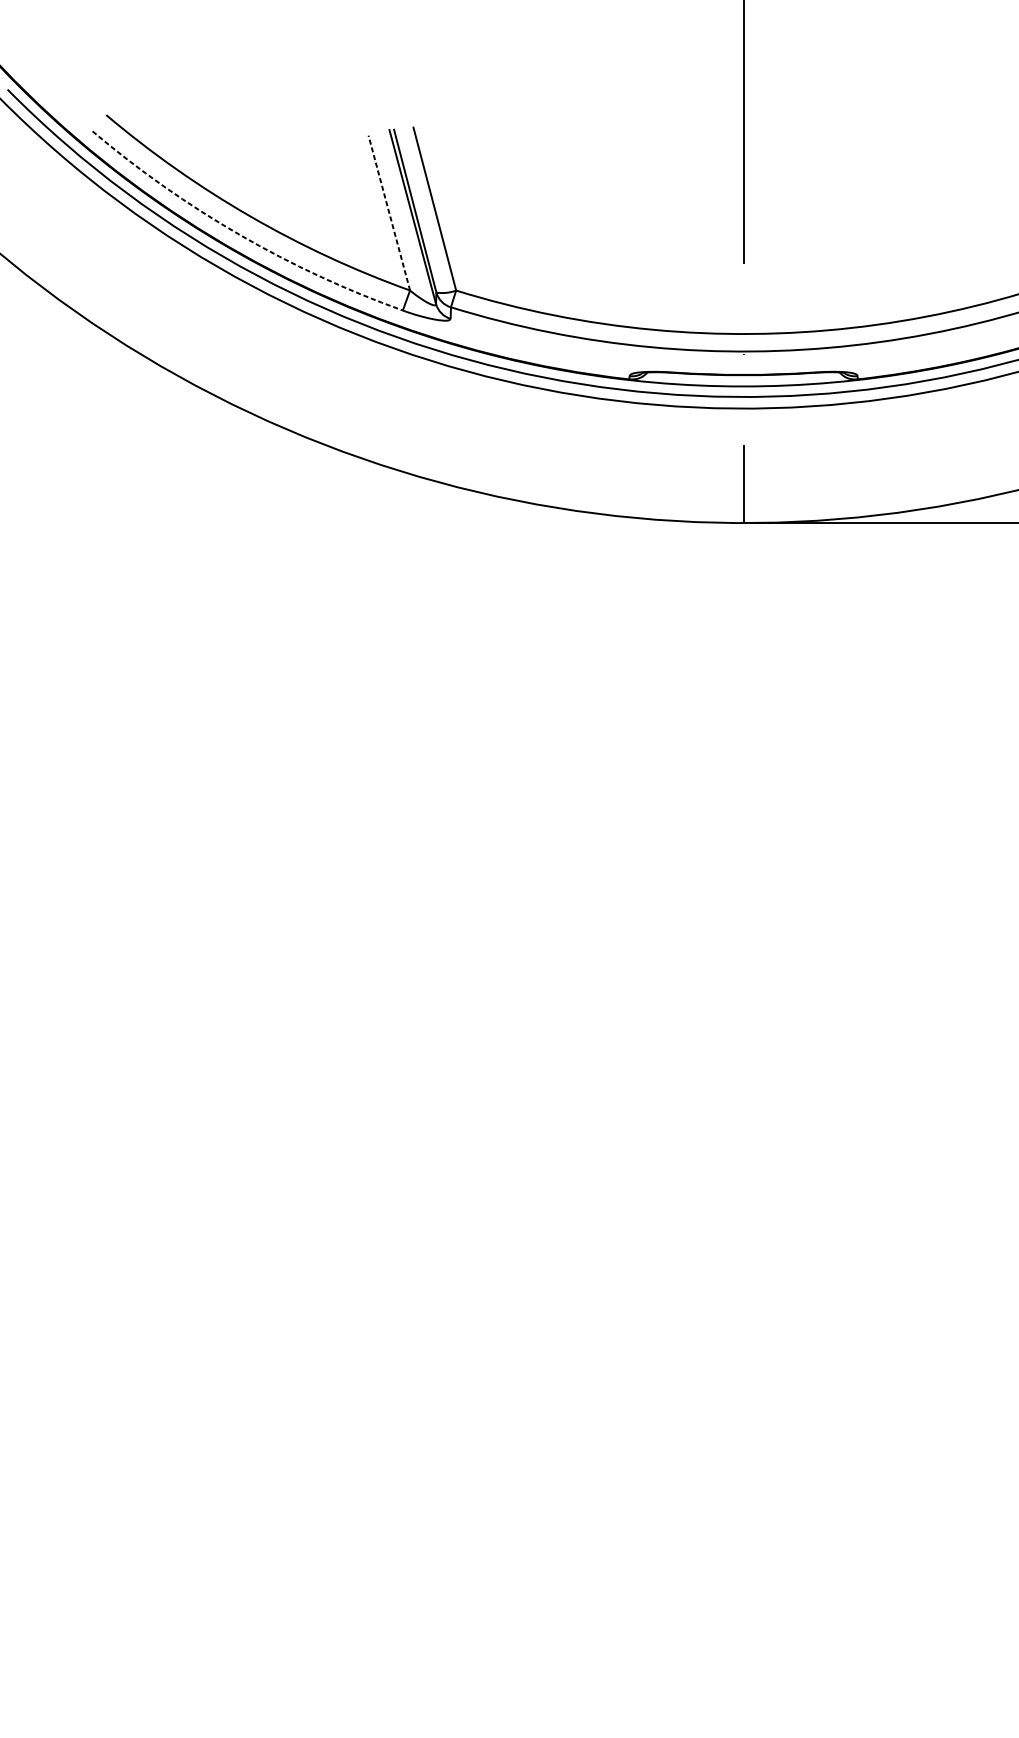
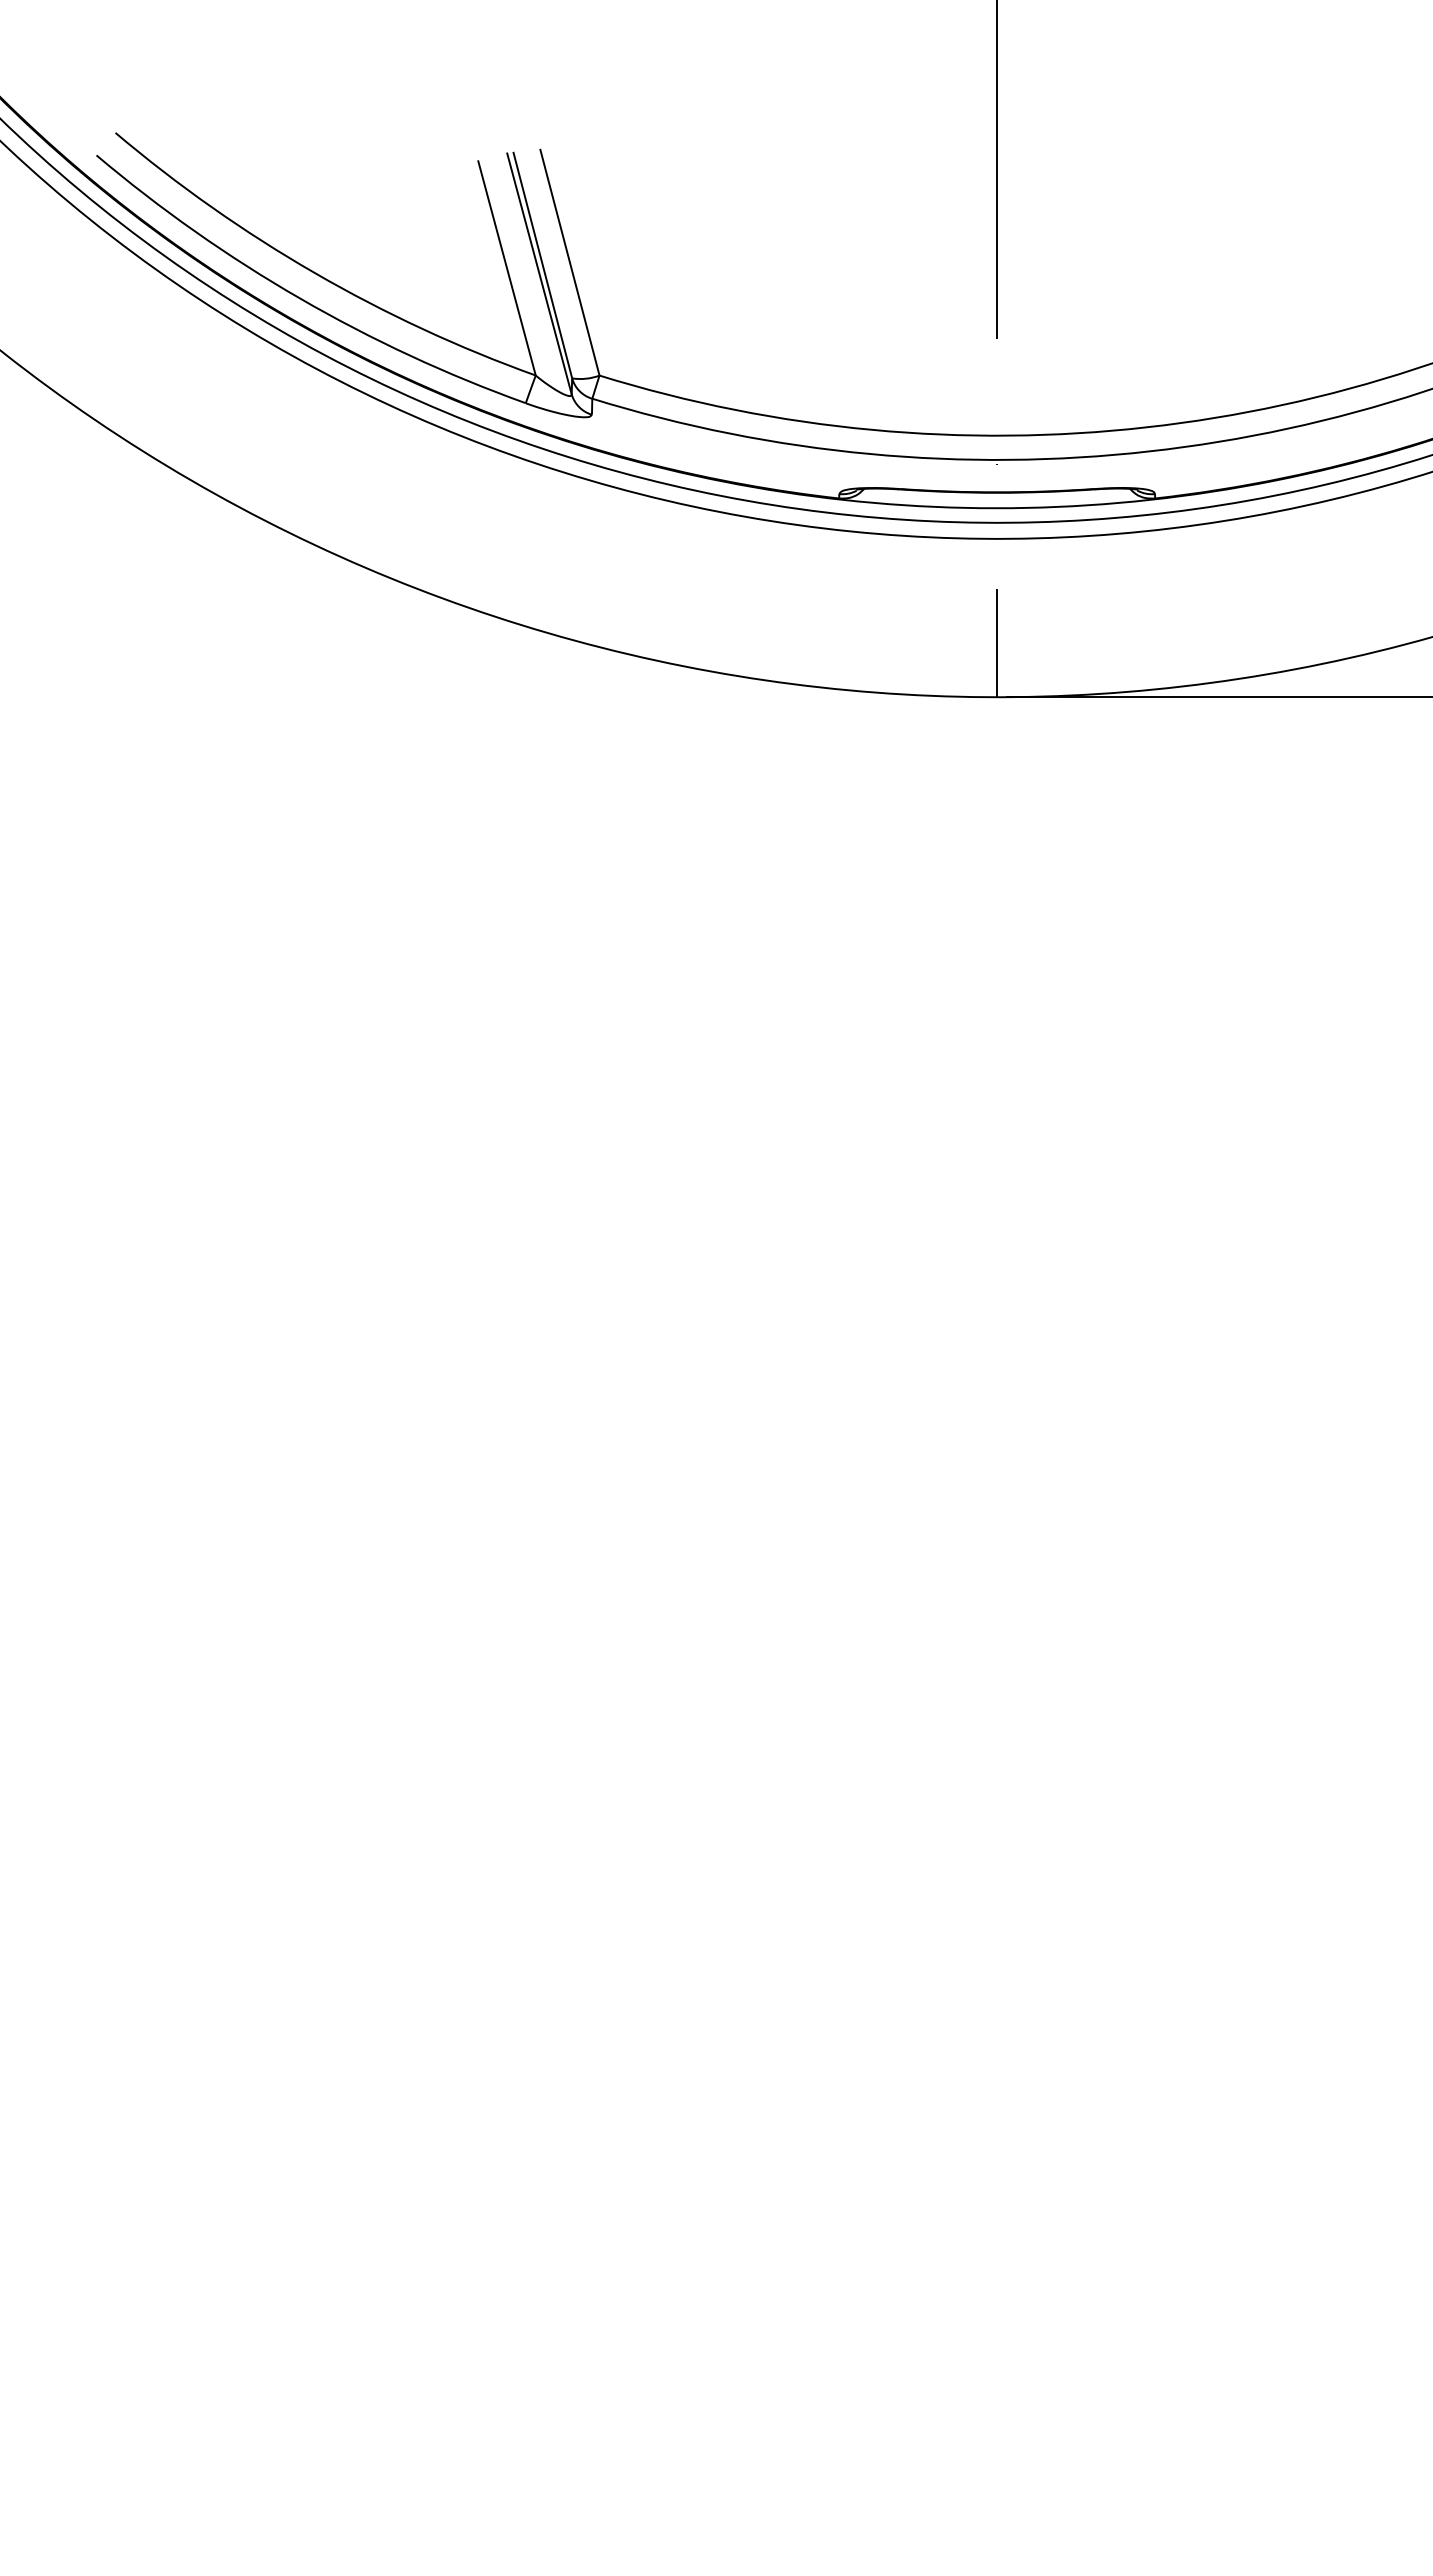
line: (389, 213) -> (507, 268), dashed -> solid
arc: (240, 234) -> (300, 298), dashed -> solid

